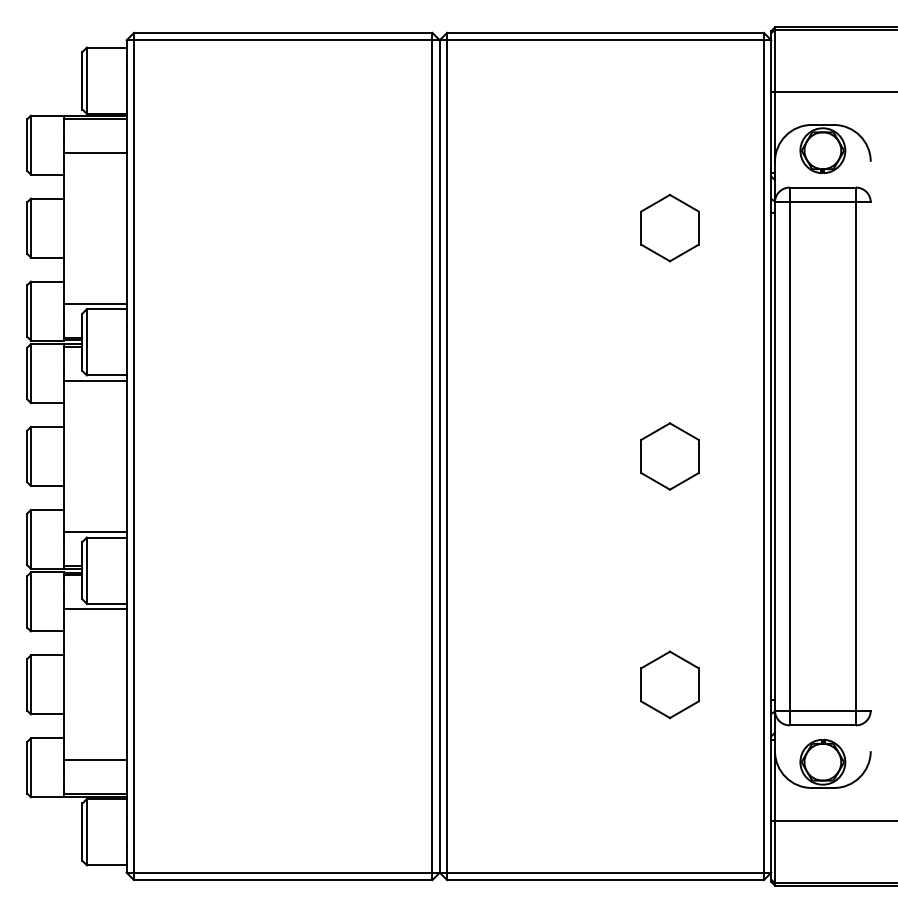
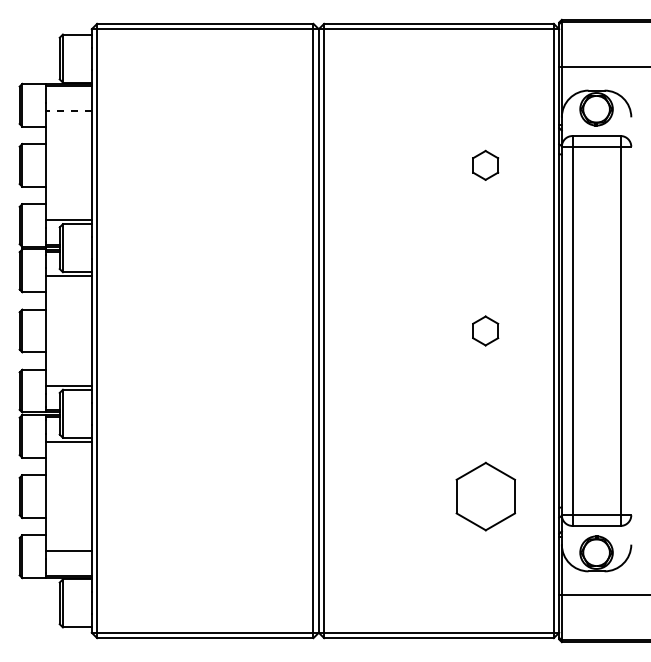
line: (95, 152) -> (69, 110), solid -> dashed
part: (669, 228) -> (485, 165), size x0.6
part: (669, 455) -> (485, 330), size x0.6
part: (669, 684) -> (485, 496), size x1.4

